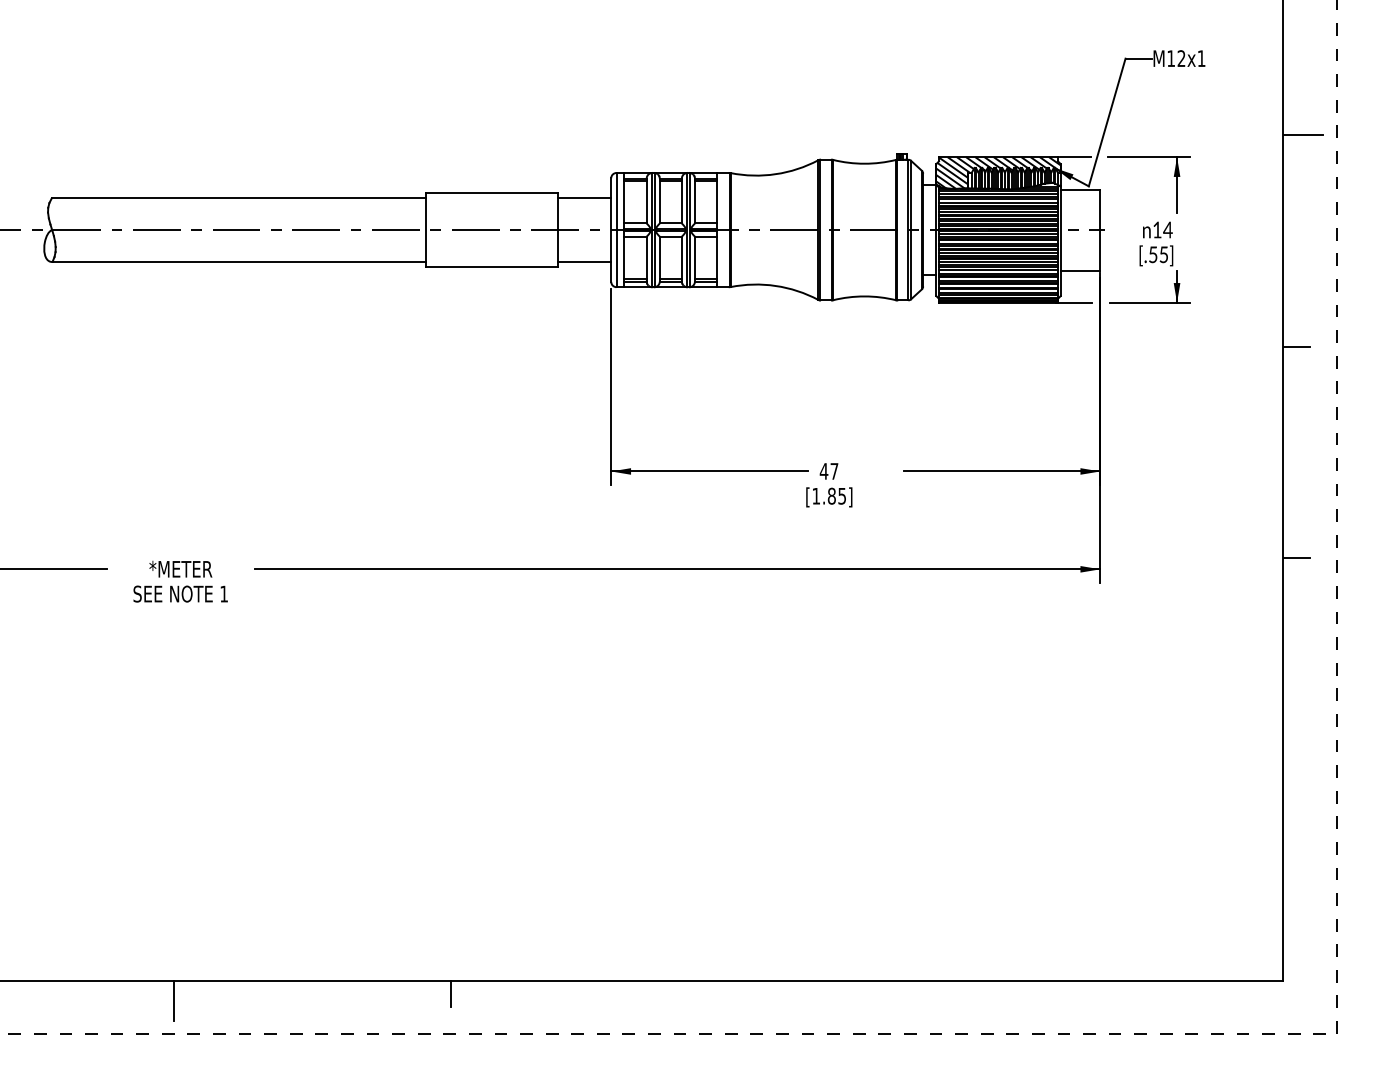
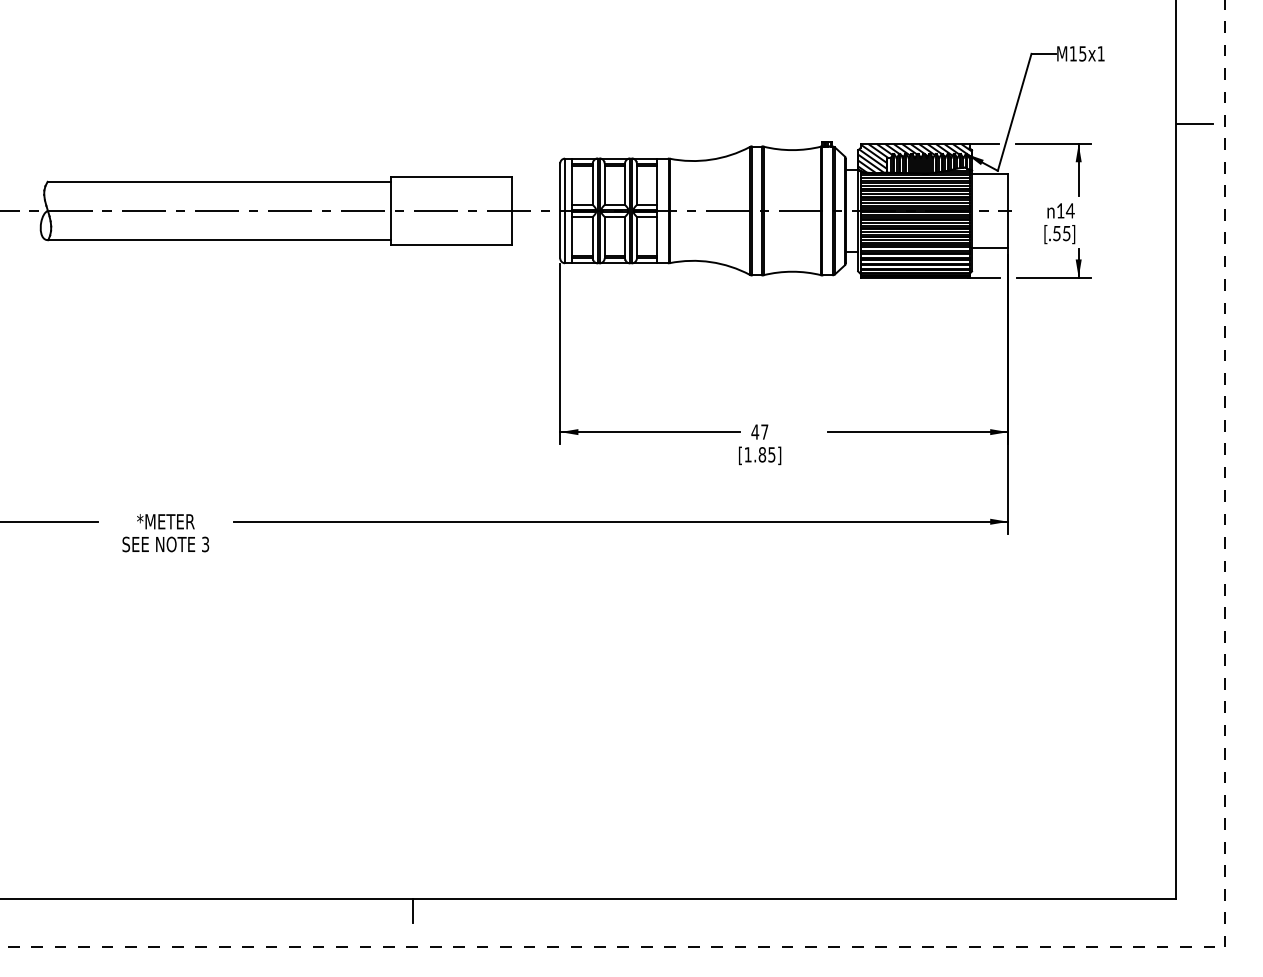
text: (1181, 58) -> (1082, 53), M12x1 -> M15x1
line: (584, 198) -> (535, 181), removed
line: (584, 261) -> (535, 239), removed
line: (1296, 346) -> (1188, 317), removed
line: (1296, 558) -> (1188, 511), removed
text: (223, 593) -> (204, 543), 1 -> 3
line: (173, 1000) -> (159, 916), removed

